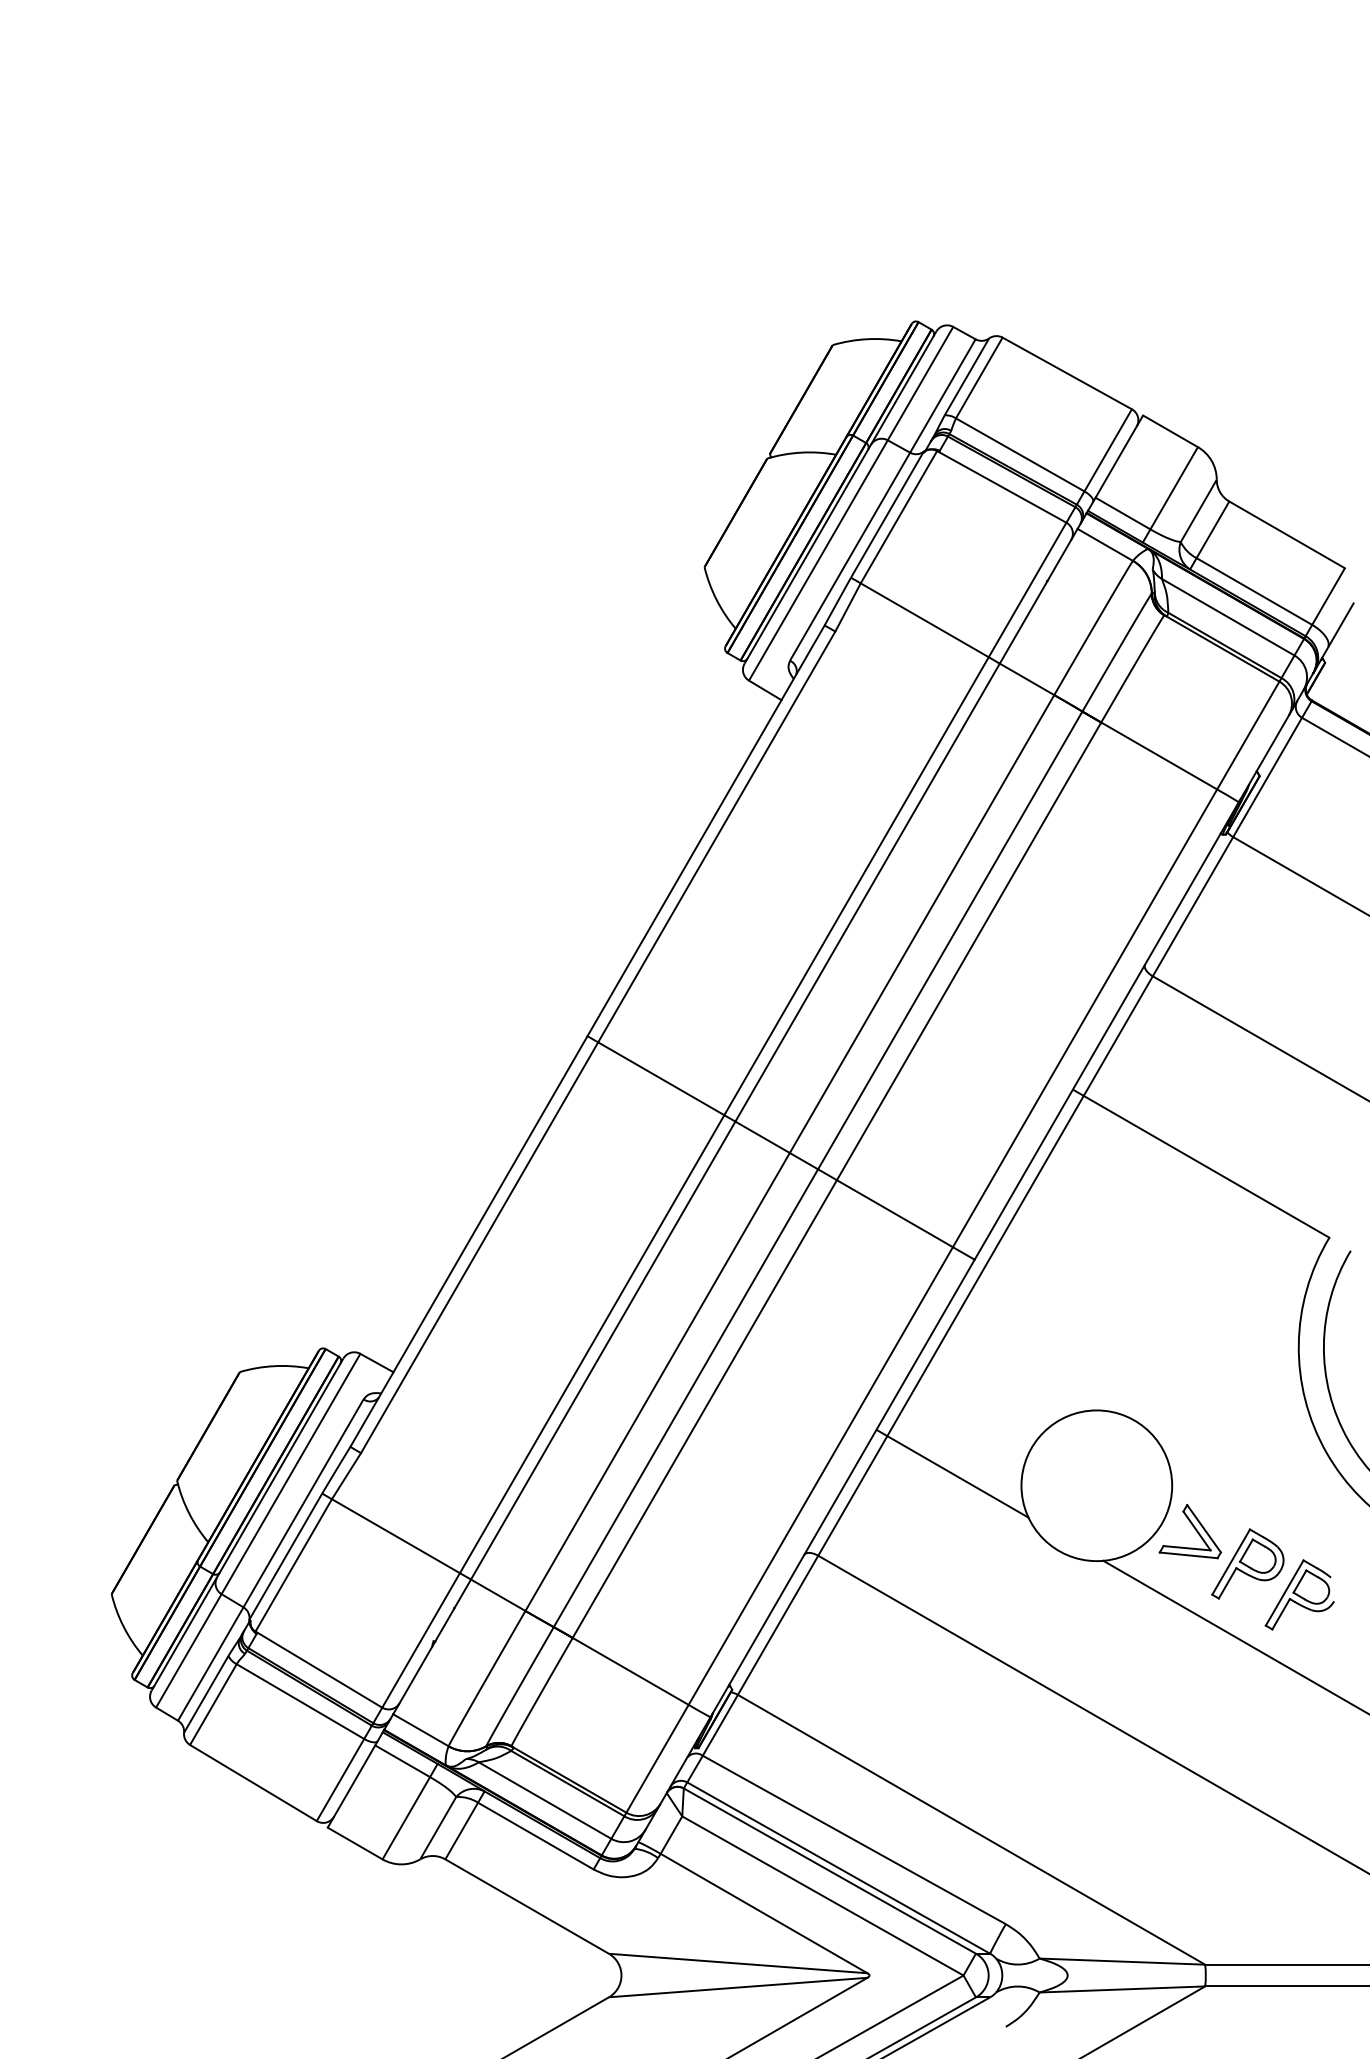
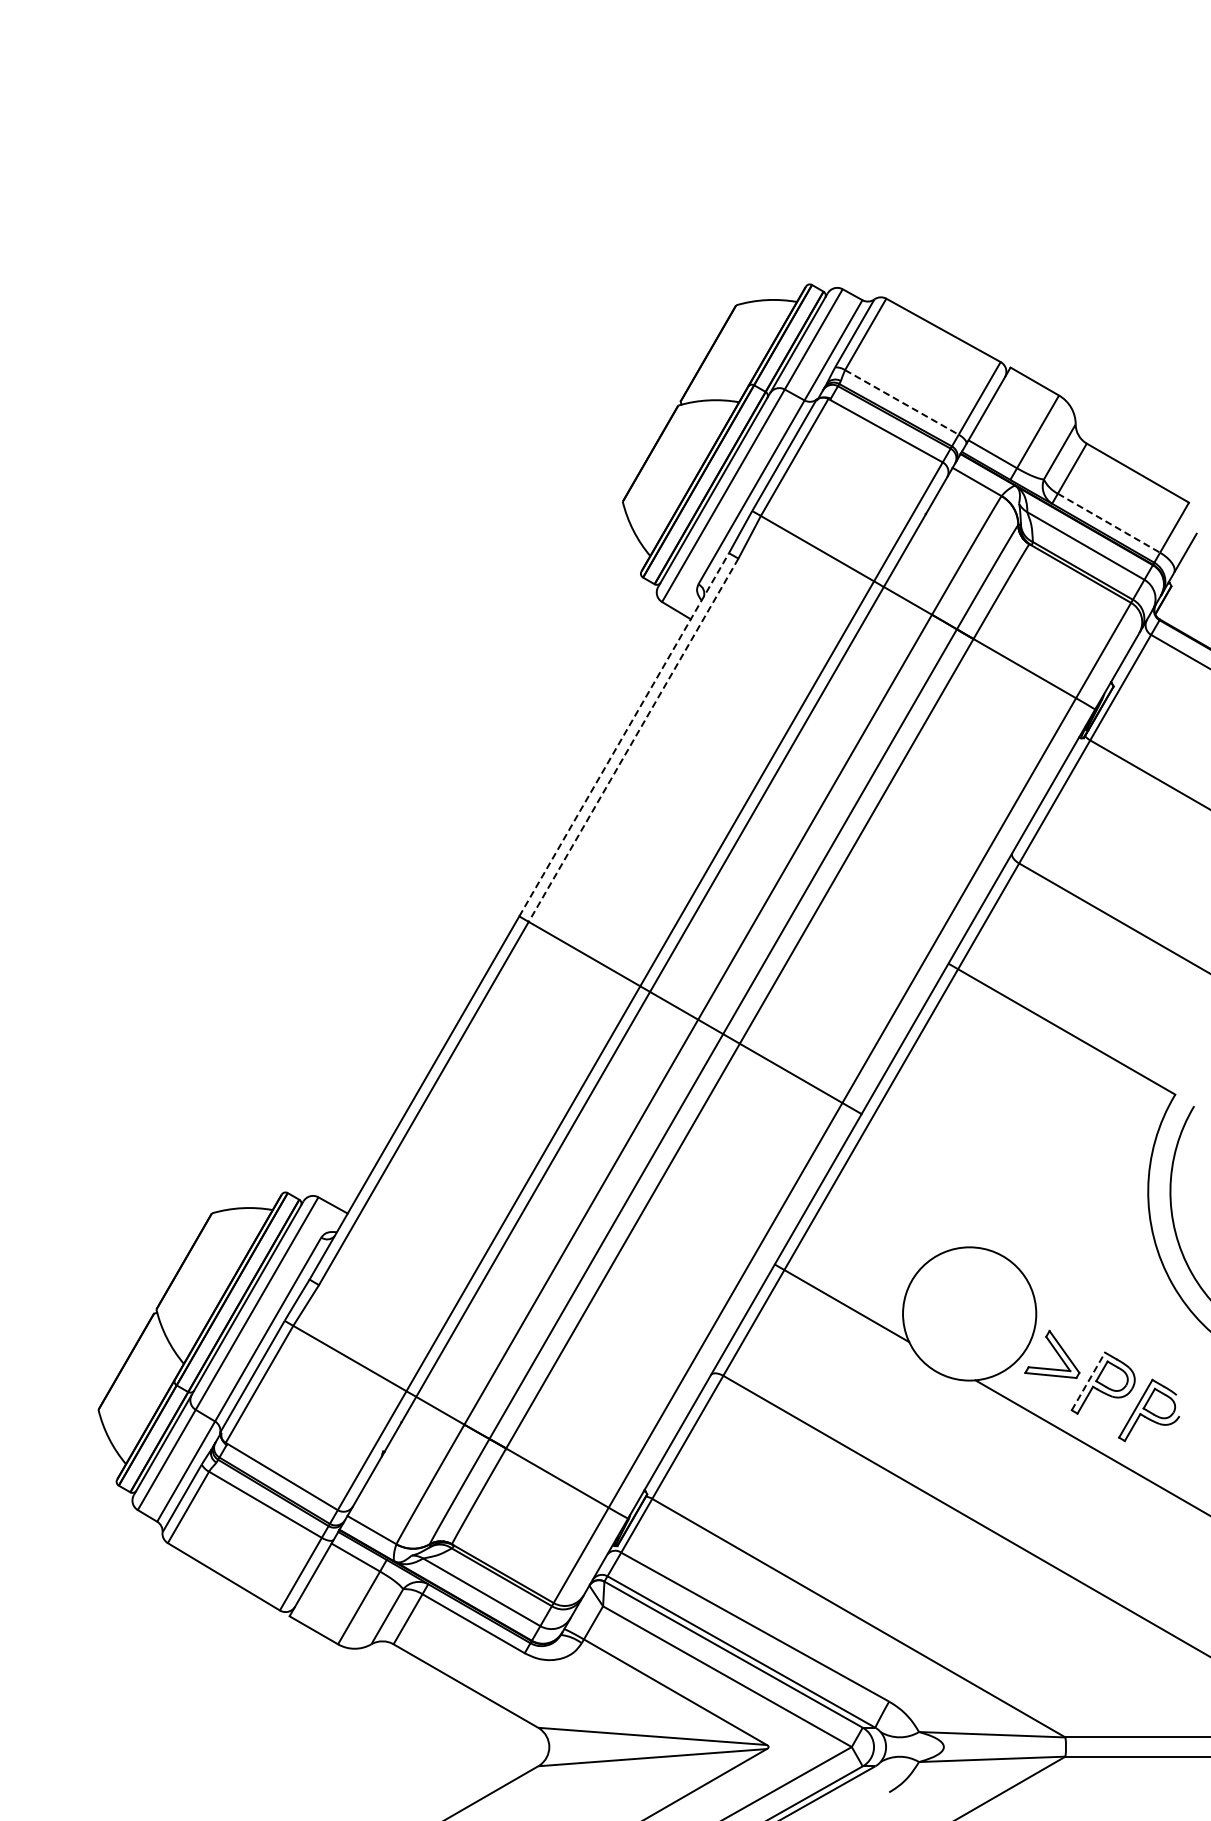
line: (1020, 455) -> (902, 402), solid -> dashed
line: (1254, 591) -> (1109, 523), solid -> dashed
line: (706, 830) -> (624, 734), solid -> dashed
line: (716, 837) -> (633, 740), solid -> dashed
line: (1231, 1562) -> (1088, 1381), solid -> dashed

